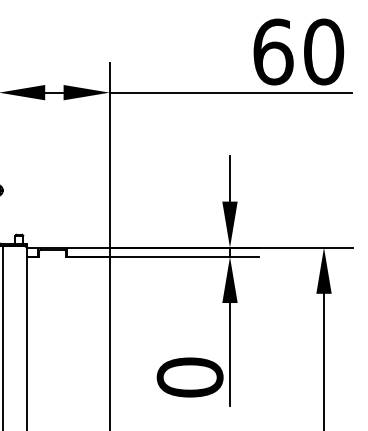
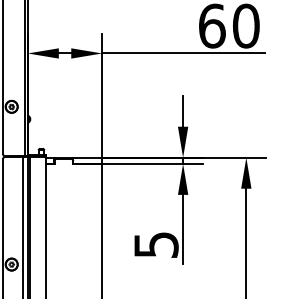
text: (188, 376) -> (155, 244), 0 -> 5

